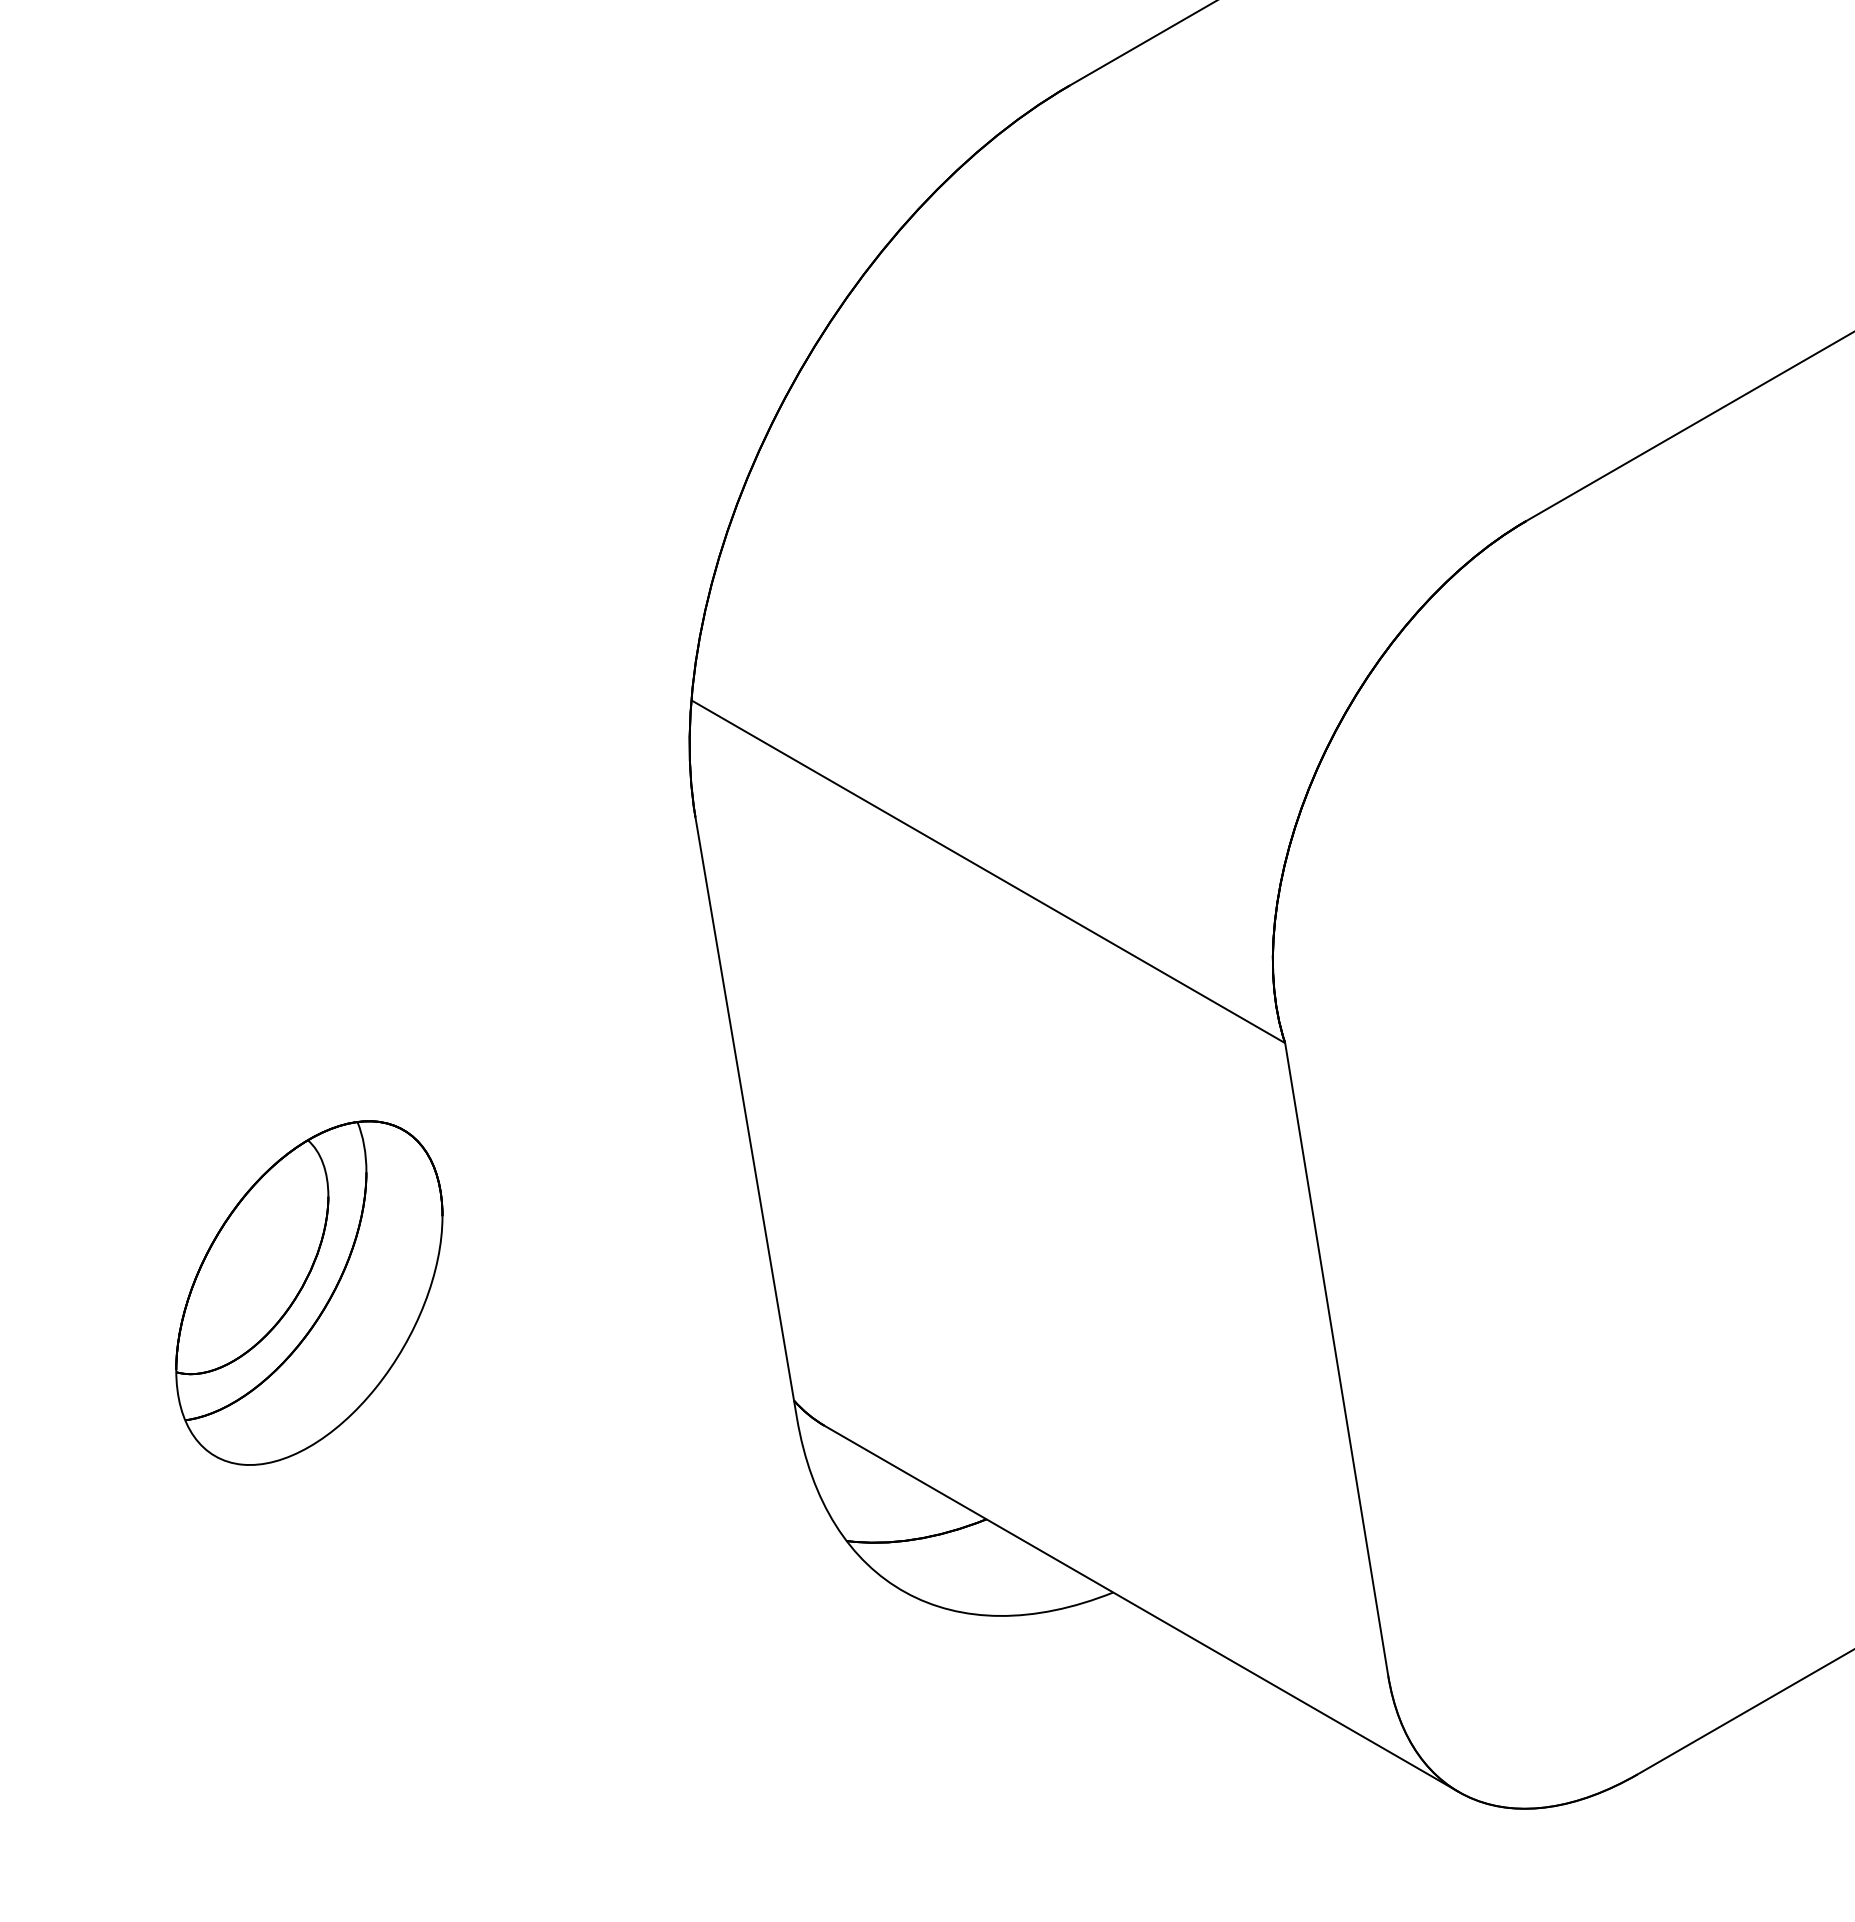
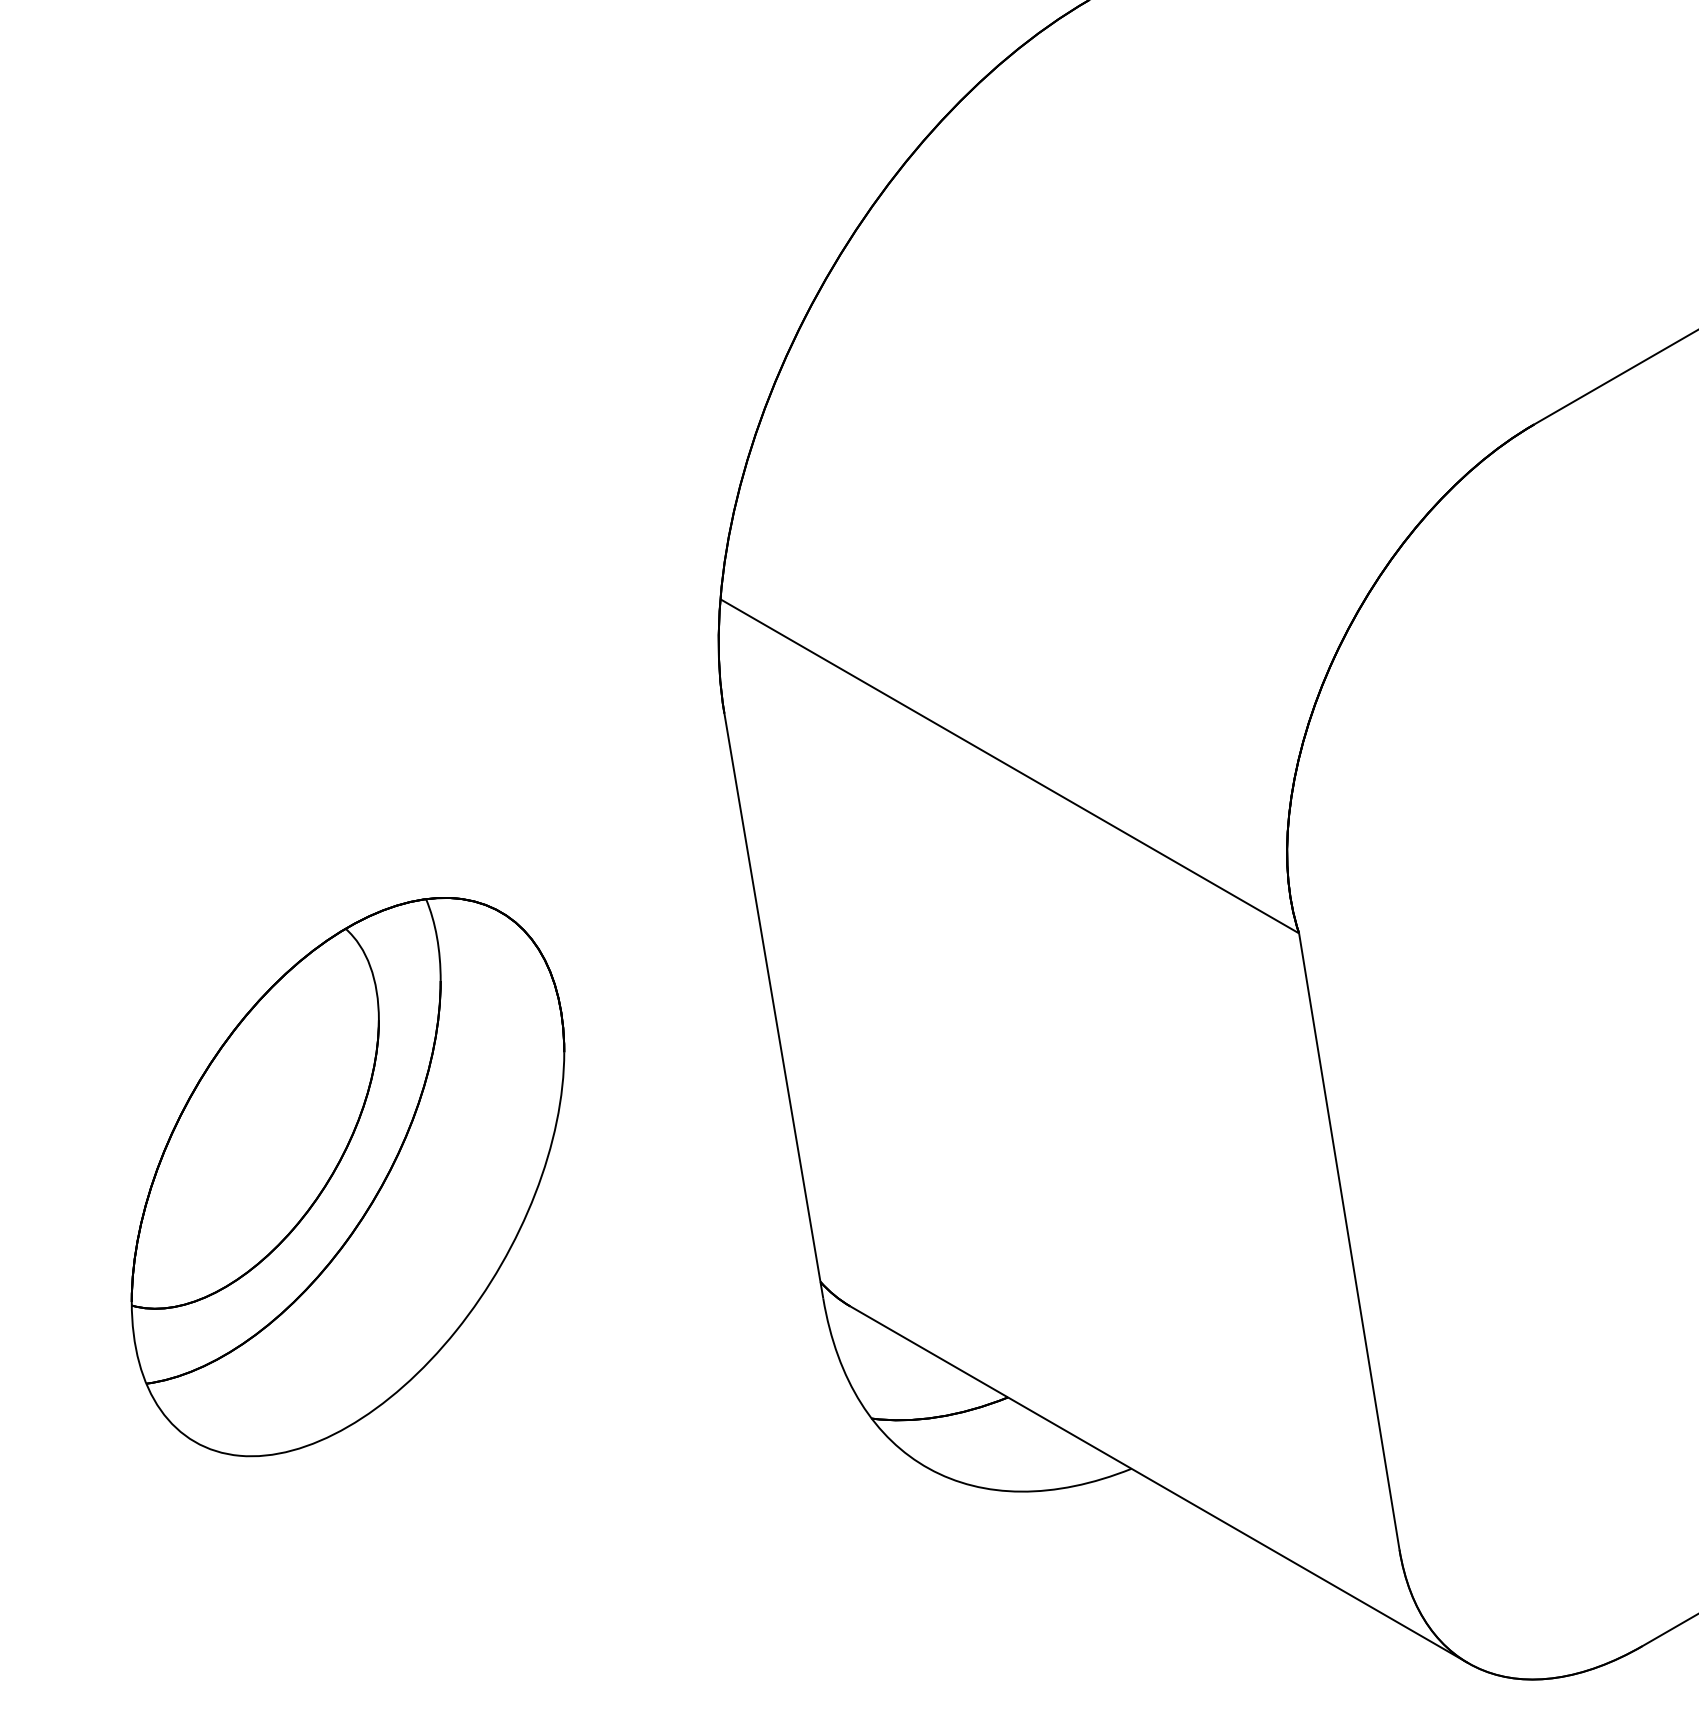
part: (309, 1292) -> (348, 1176), size x1.67

